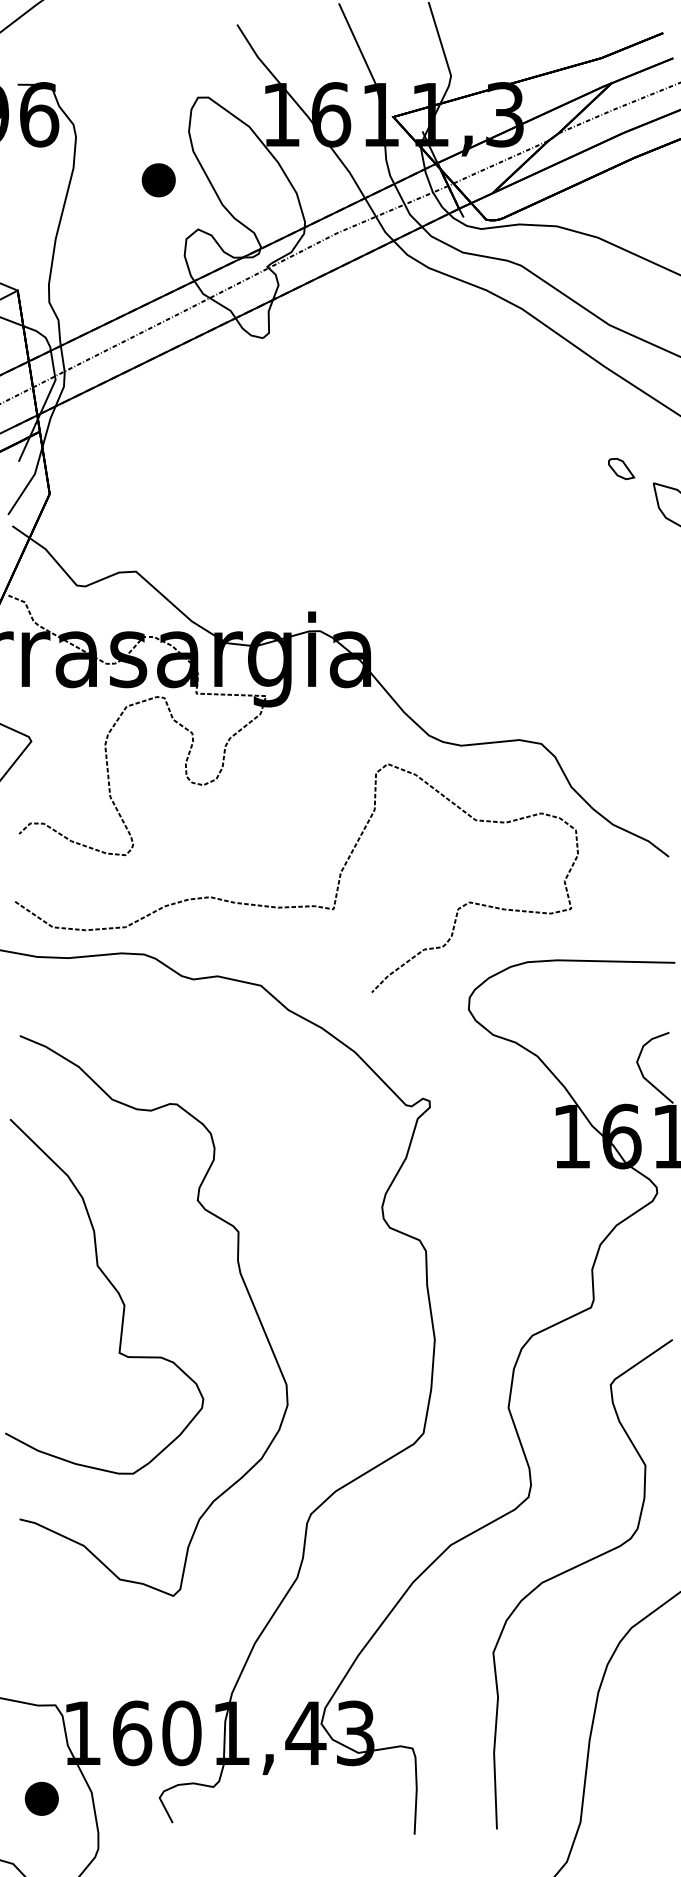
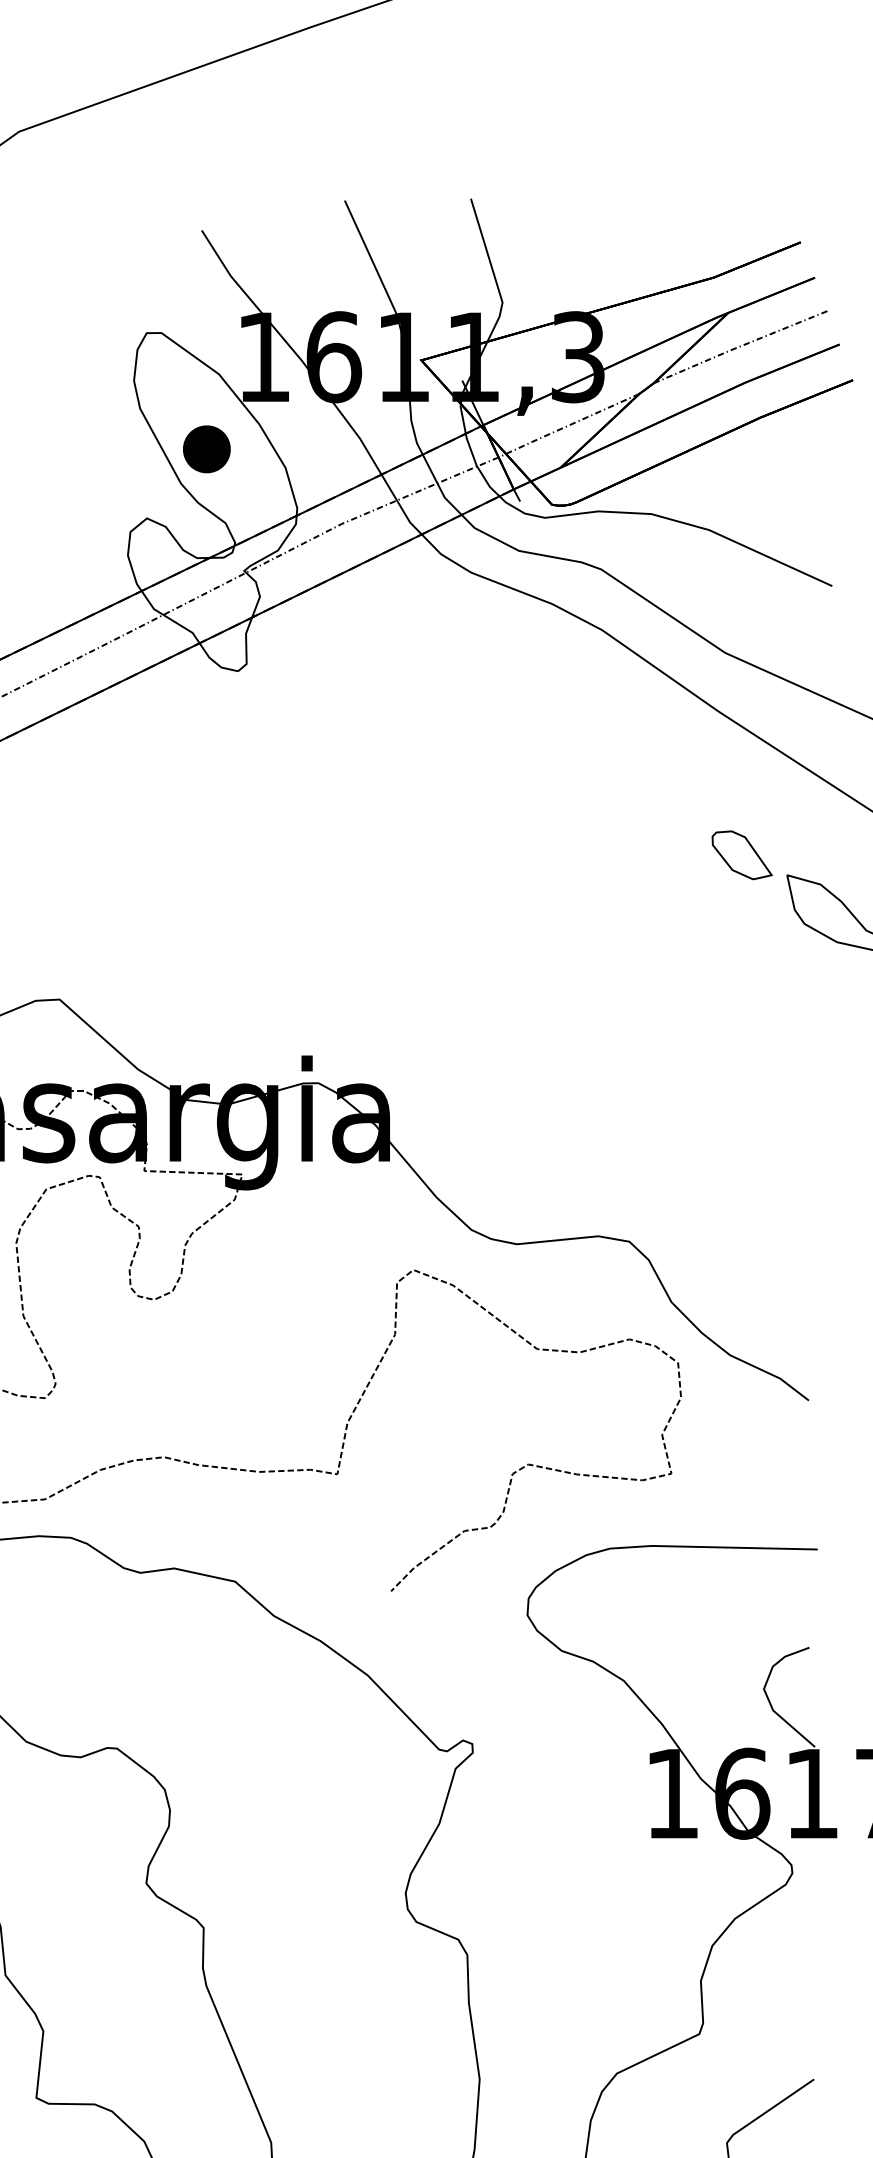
part: (158, 180) -> (206, 449), moved
part: (621, 468) -> (742, 854), size x1.67

